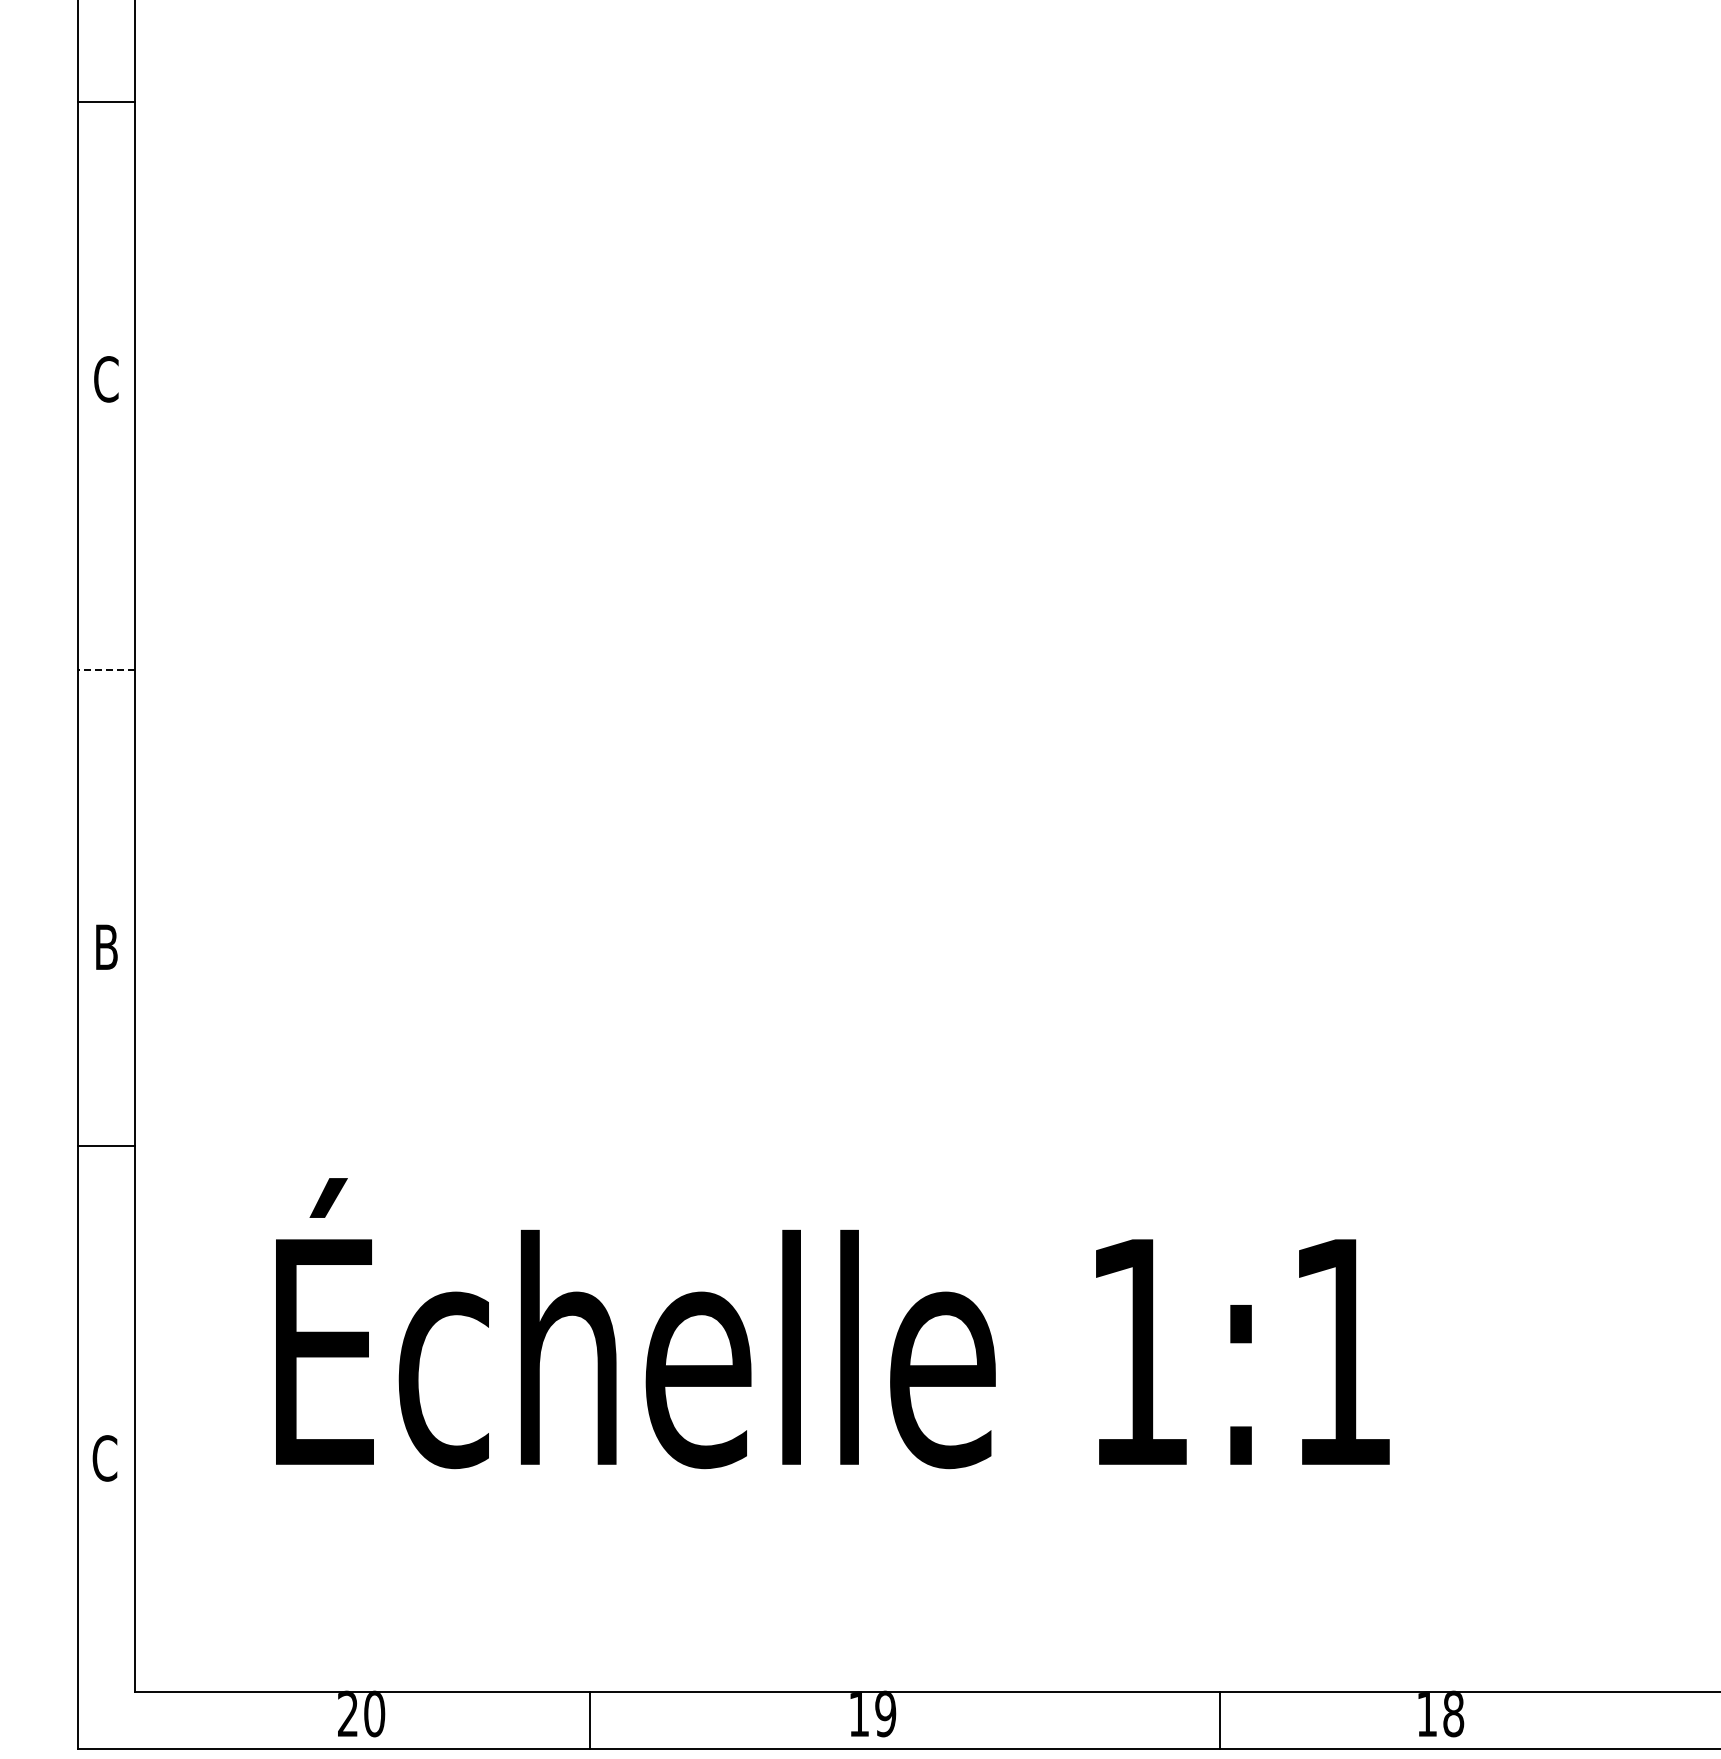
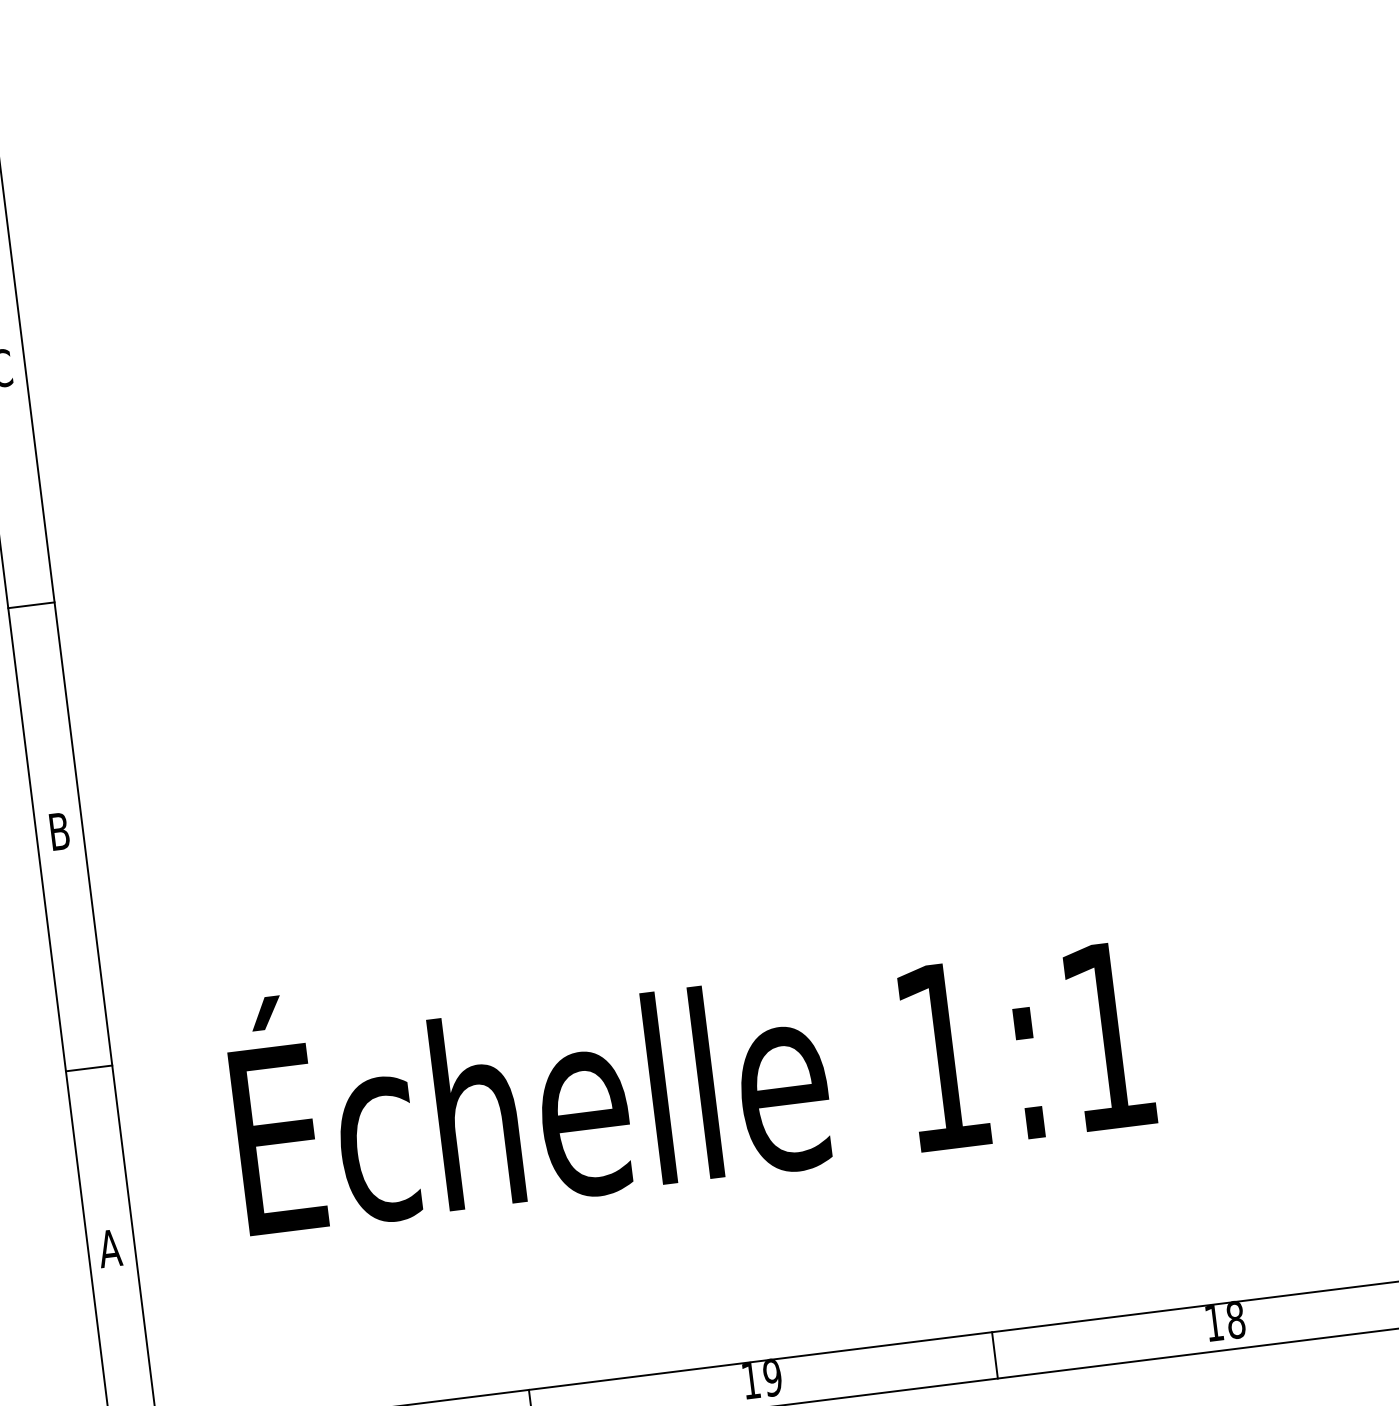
line: (106, 669) -> (31, 605), dashed -> solid
line: (106, 1145) -> (88, 1068), moved
text: (104, 1458) -> (109, 1248), C -> A
line: (1220, 1720) -> (995, 1355), moved

